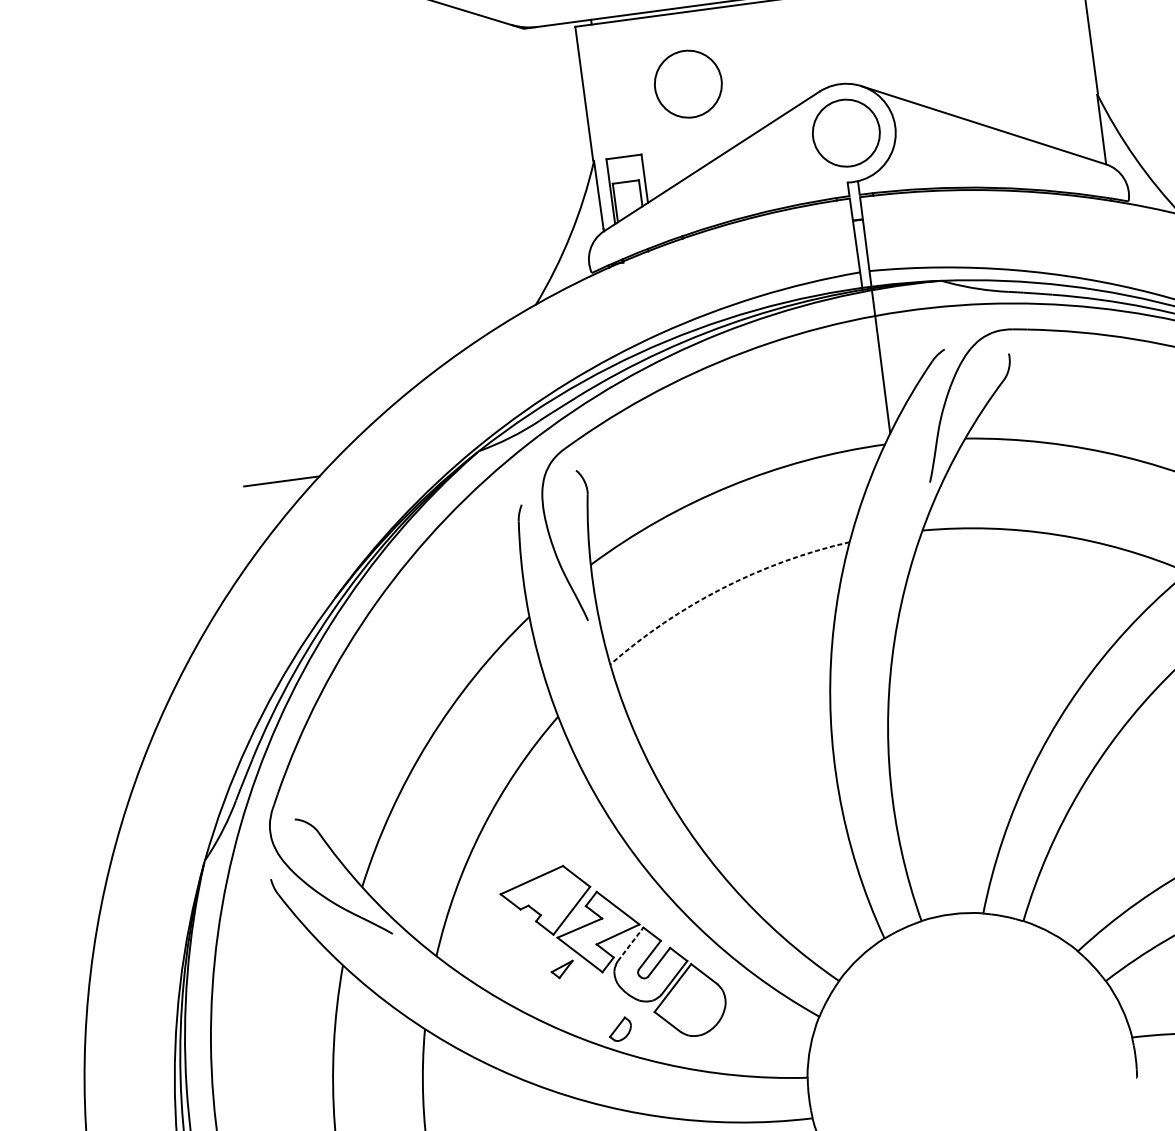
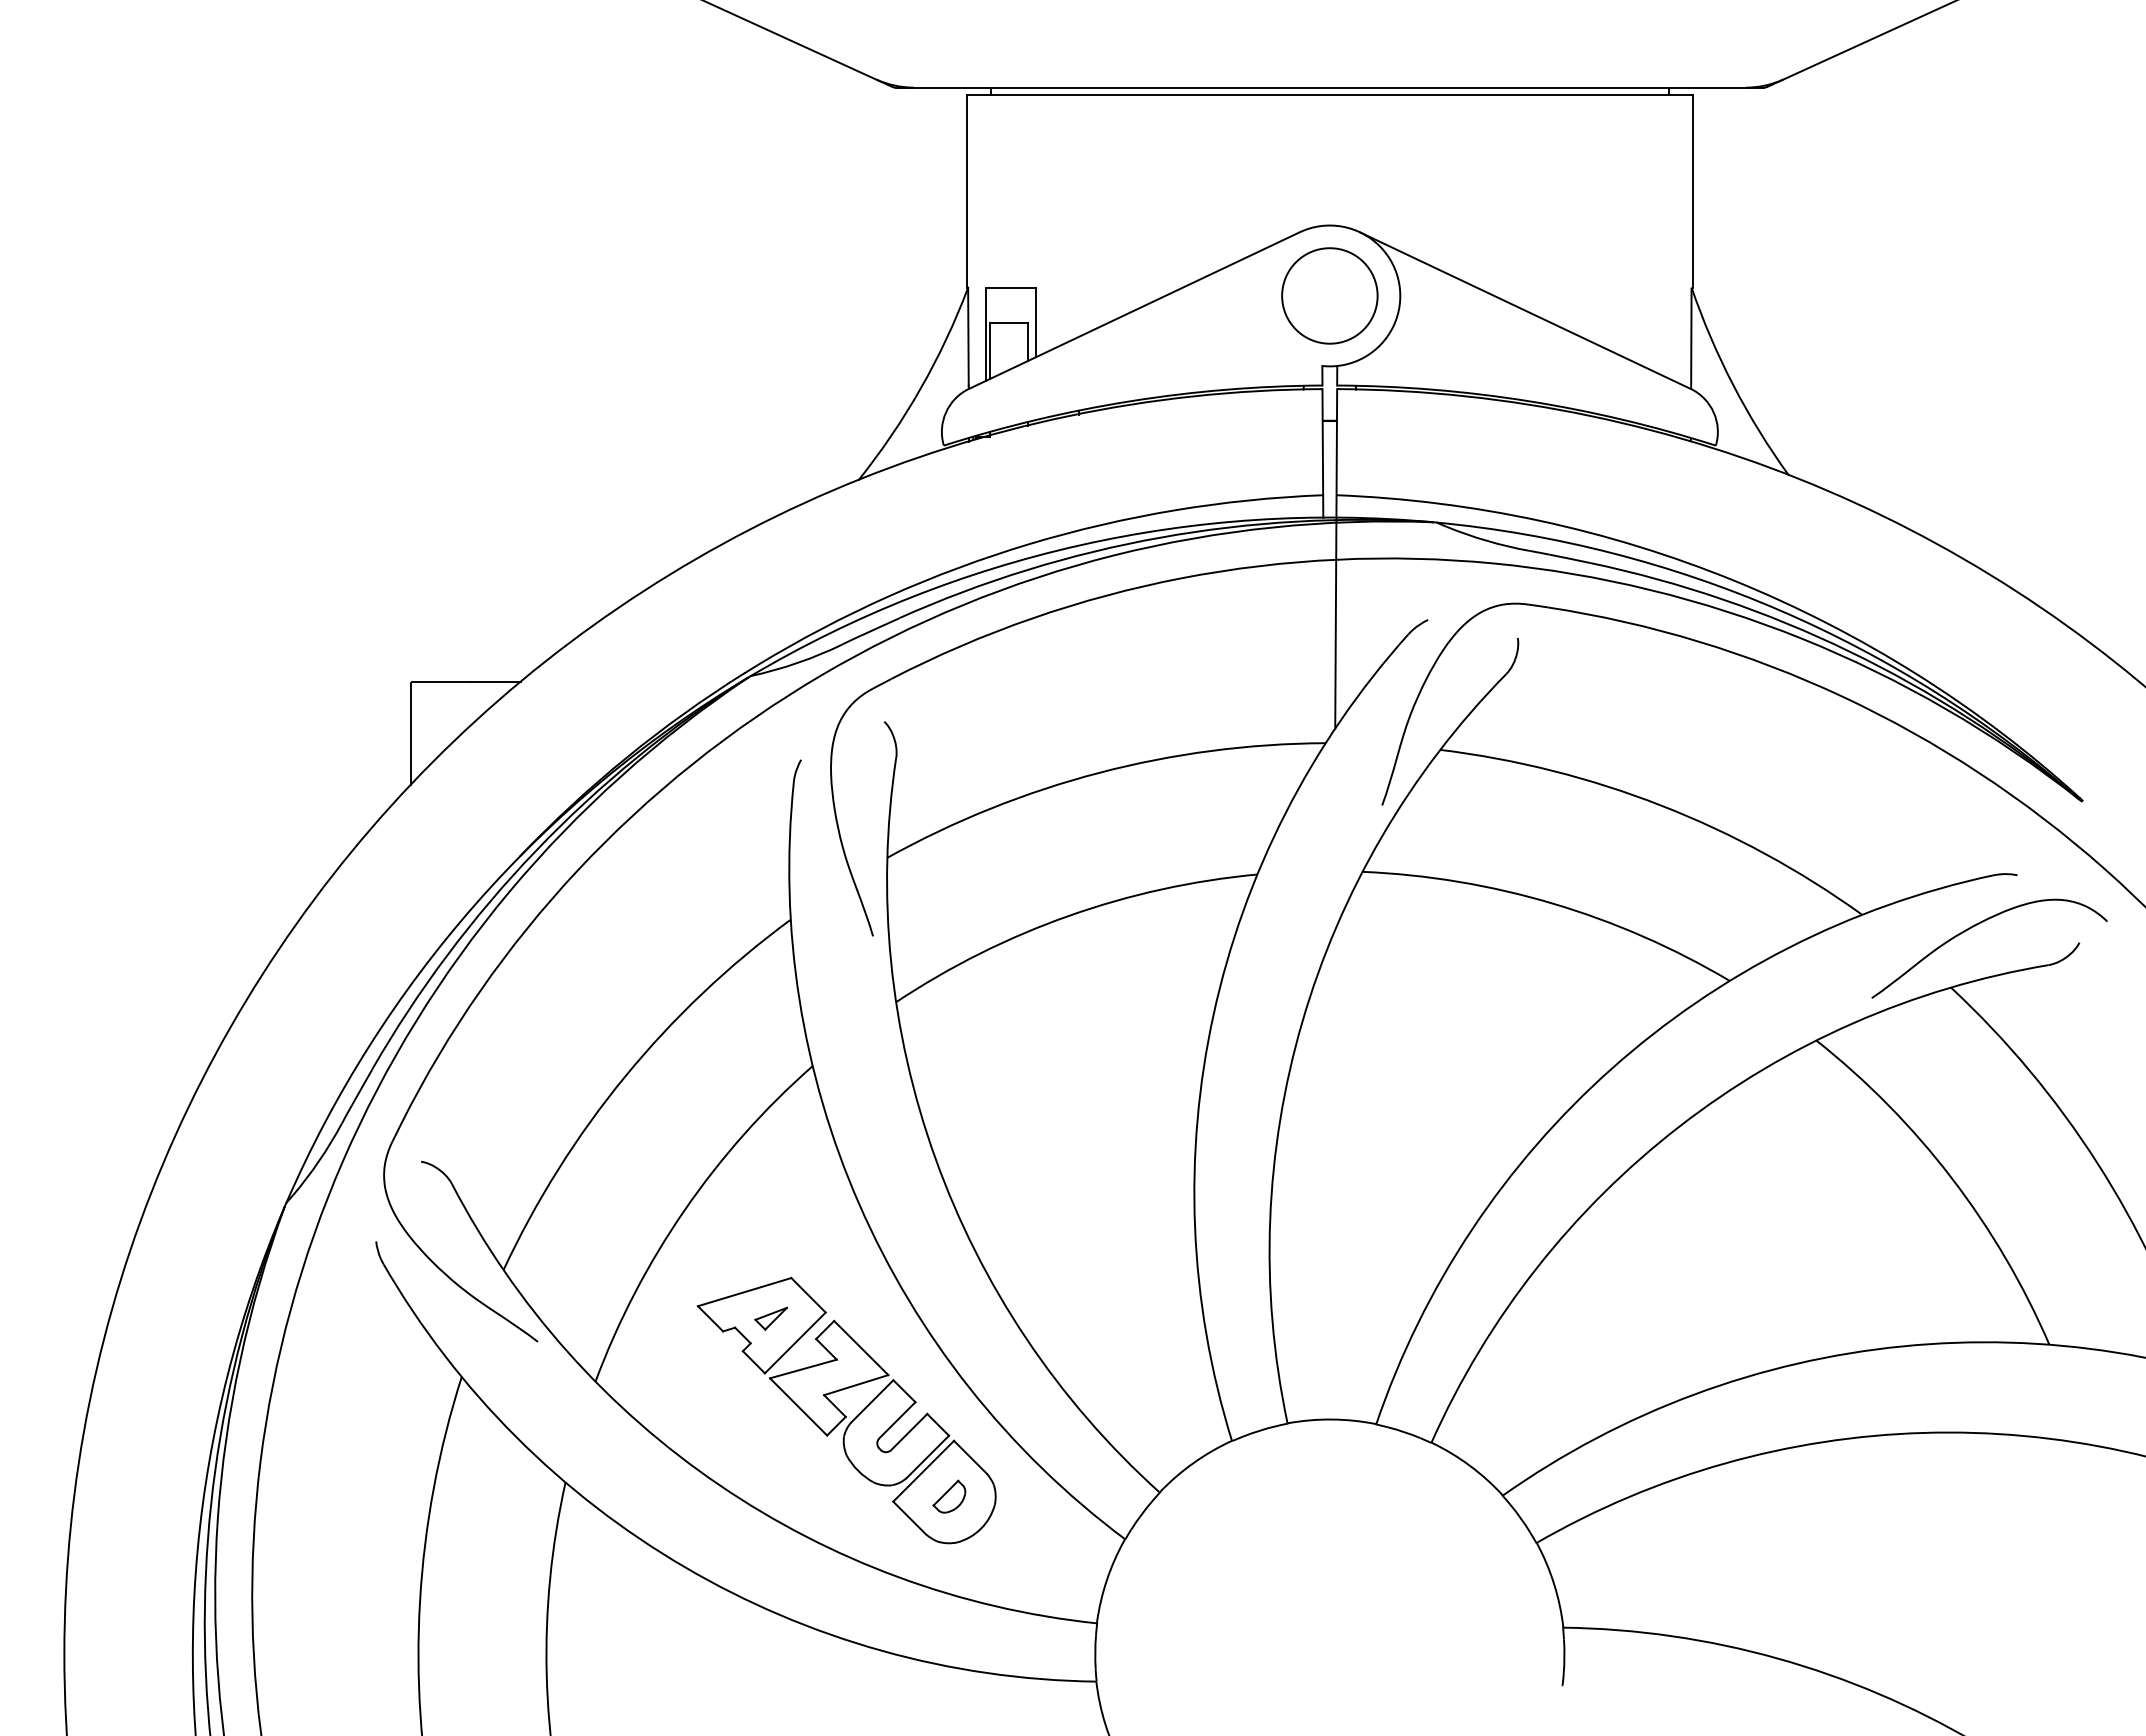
circle: (688, 83) -> (1115, 196), removed
line: (247, 523) -> (410, 734), added
arc: (722, 588) -> (1068, 915), dashed -> solid
line: (630, 944) -> (872, 1401), dashed -> solid
part: (562, 969) -> (770, 1318), moved
part: (620, 1029) -> (949, 1496), moved

